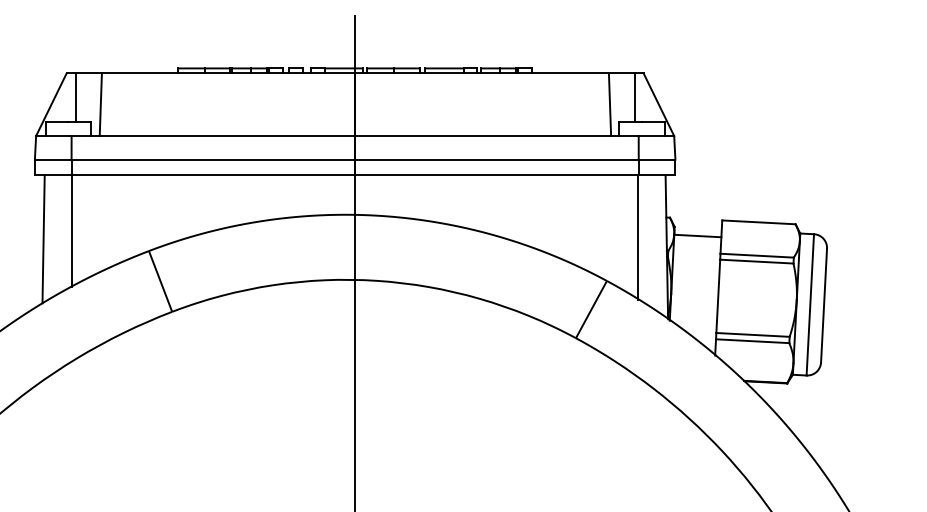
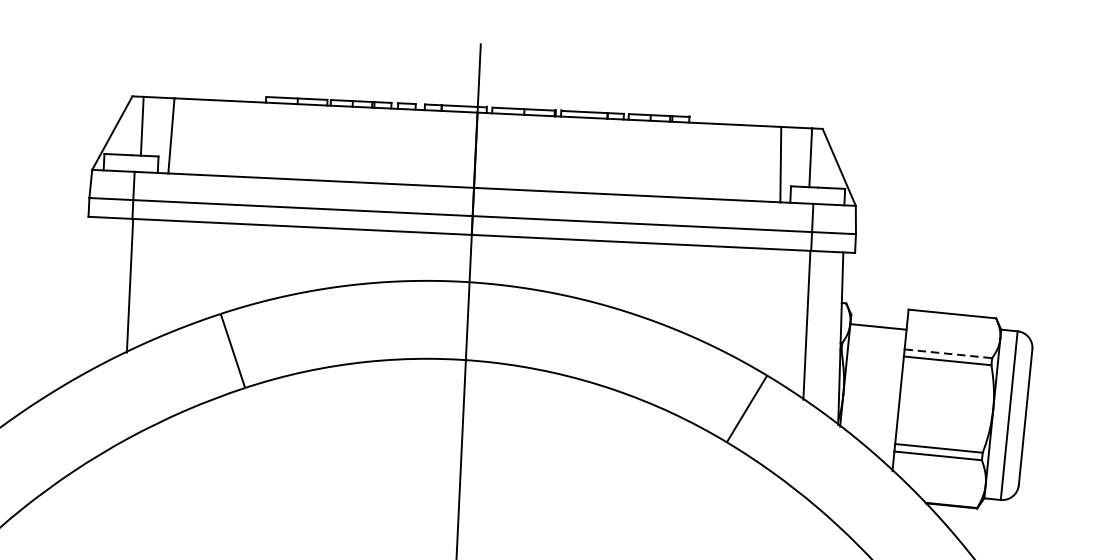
line: (43, 239) -> (95, 294), removed
line: (757, 255) -> (948, 353), solid -> dashed

